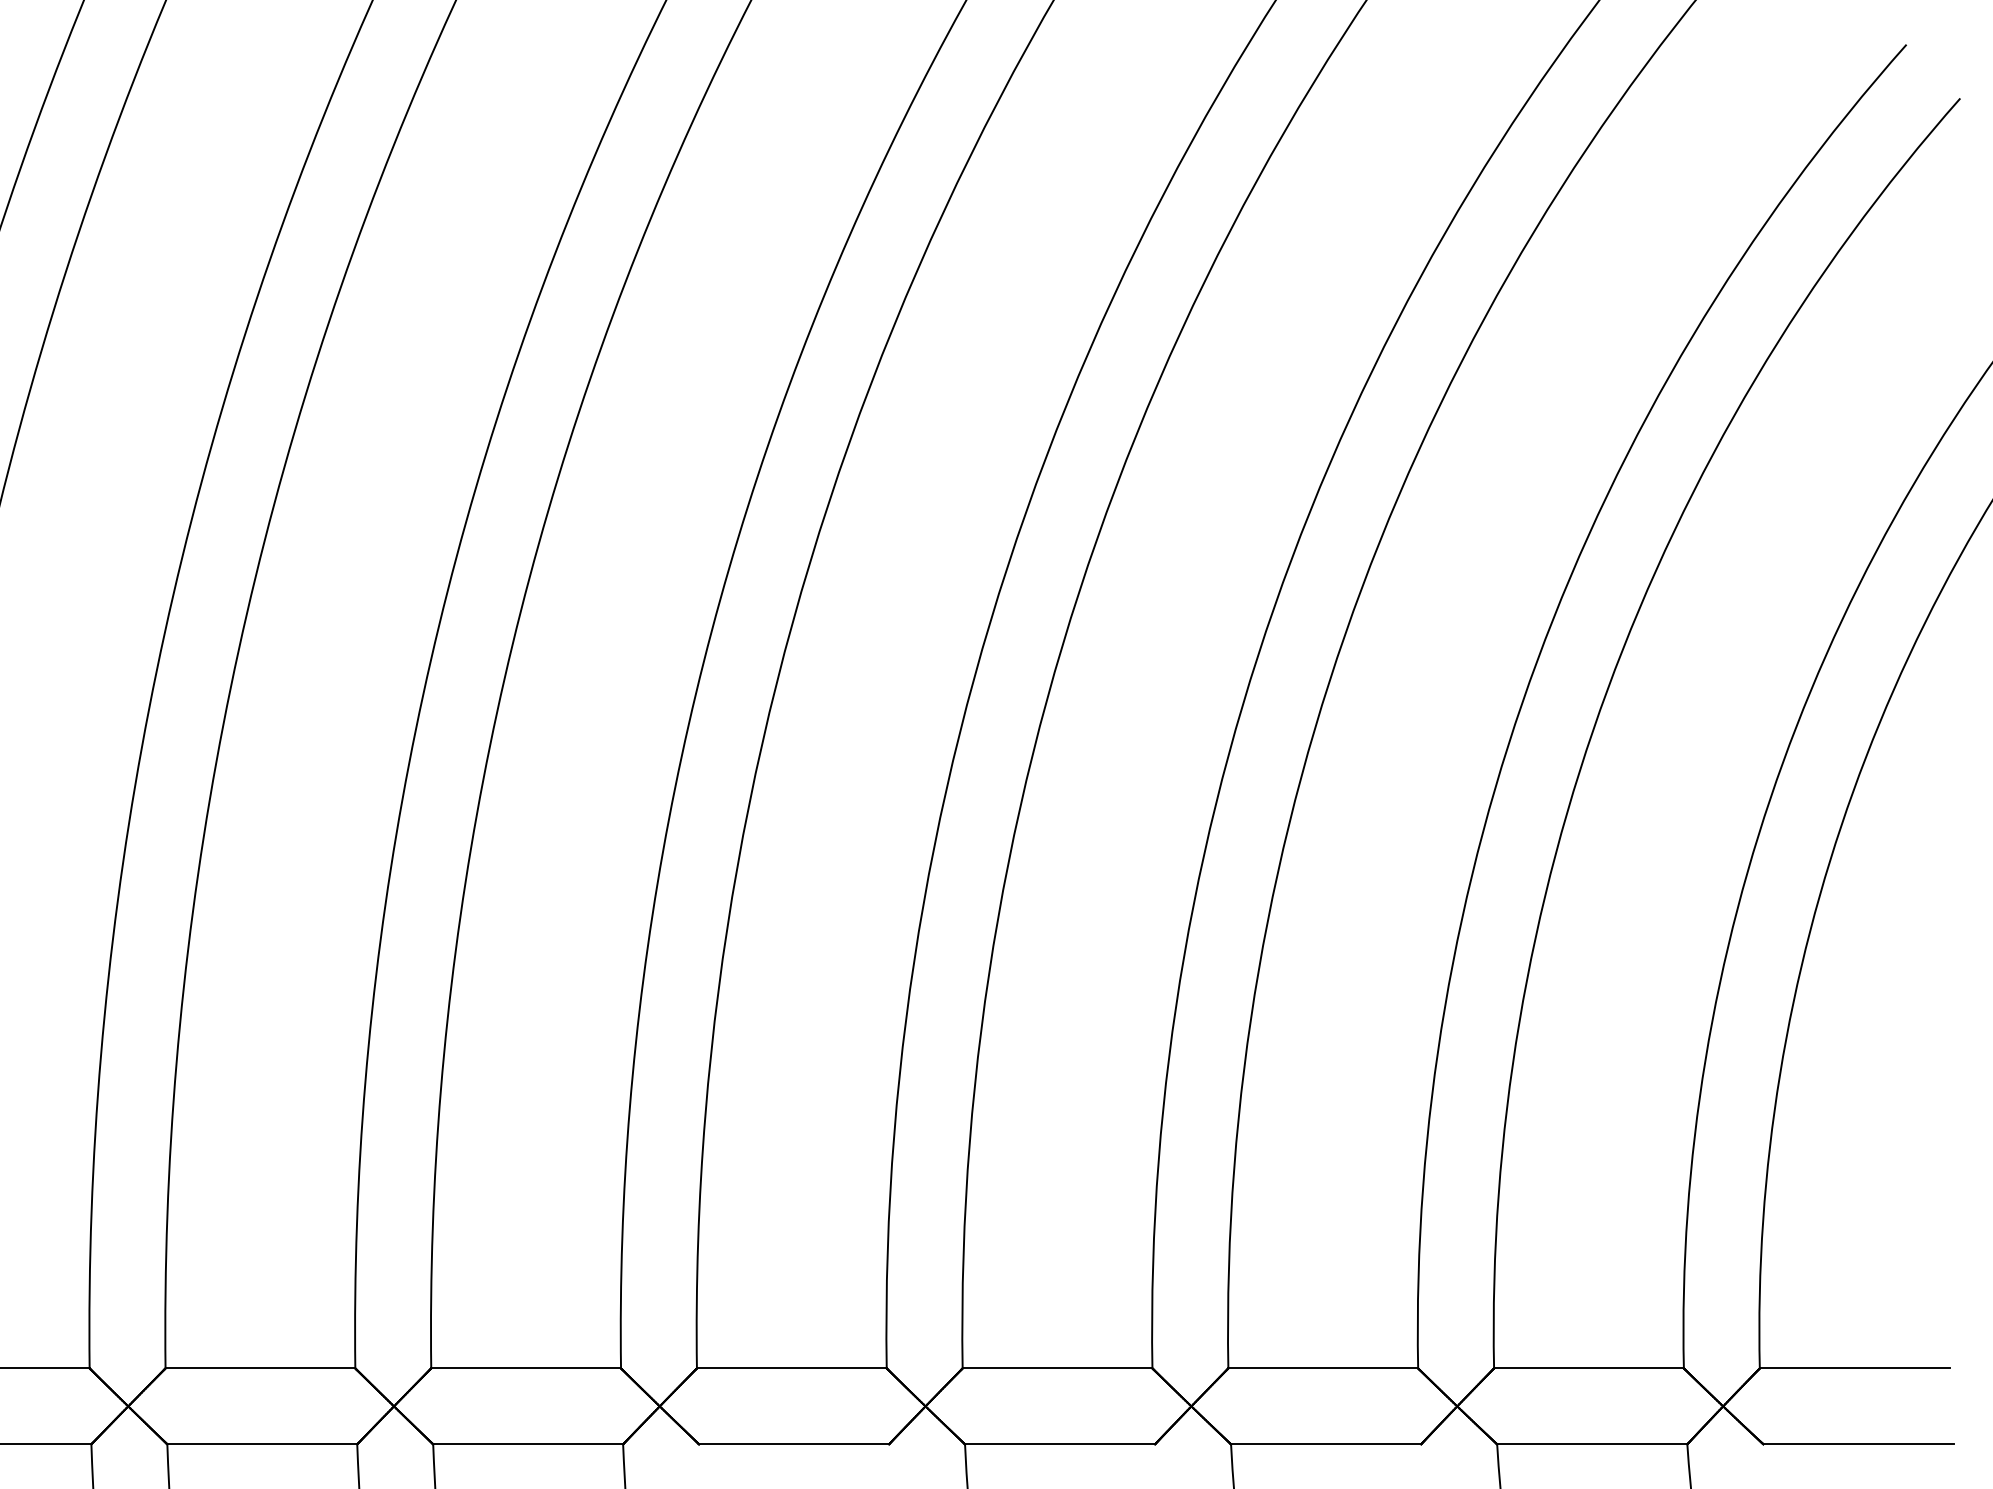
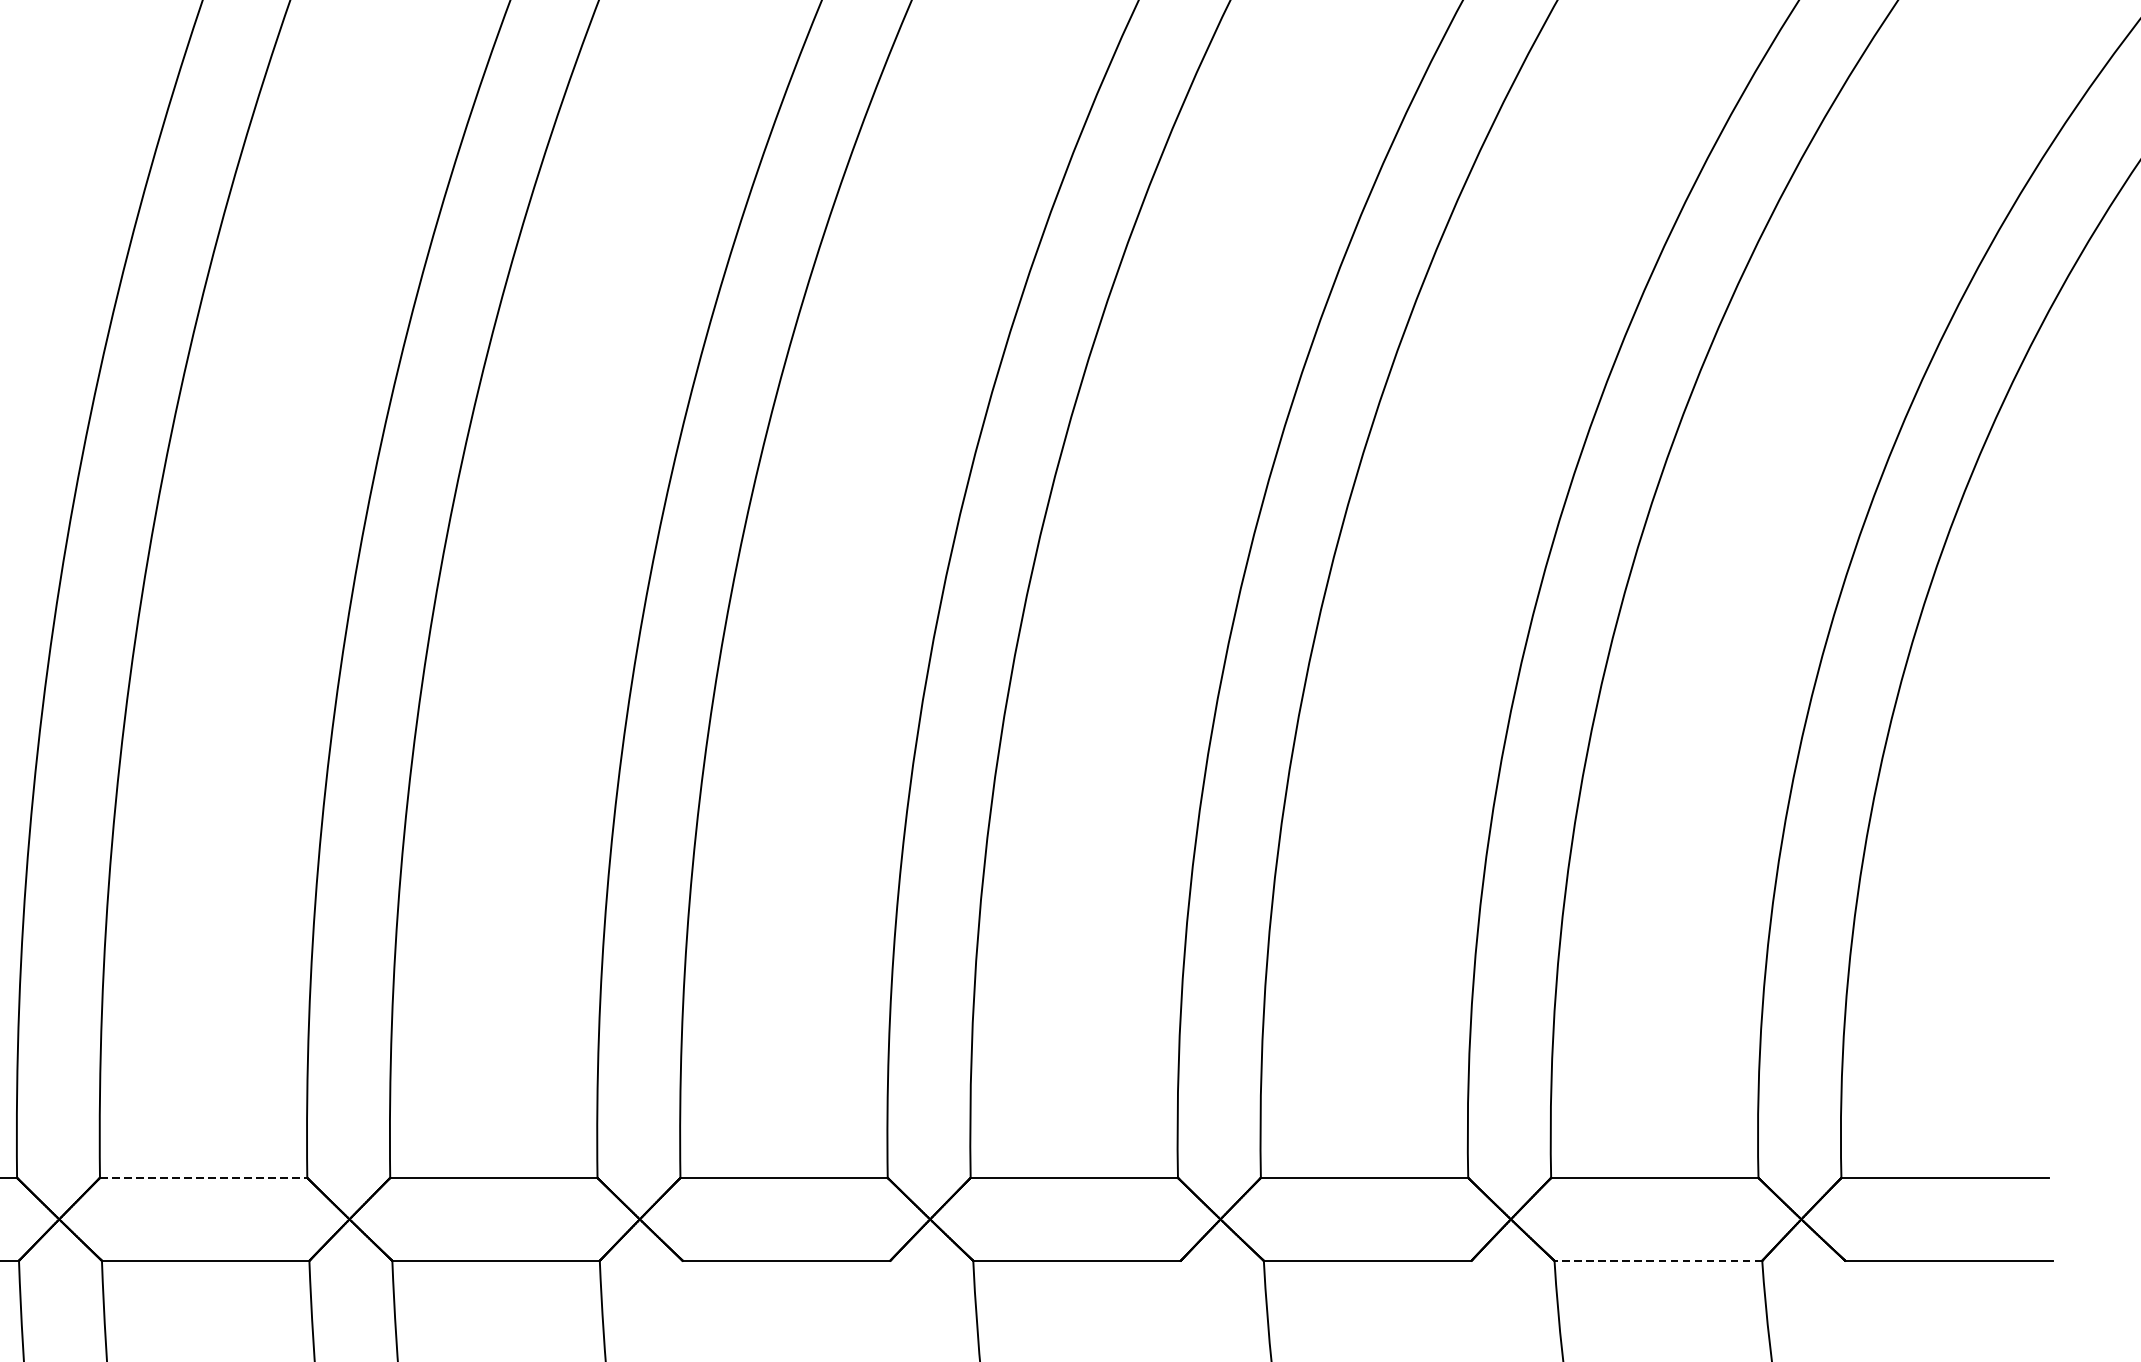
line: (260, 1368) -> (203, 1177), solid -> dashed
line: (1591, 1444) -> (1657, 1261), solid -> dashed

